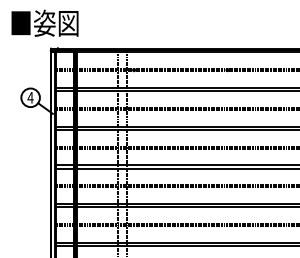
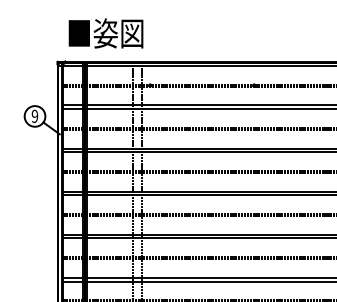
text: (44, 23) -> (105, 33), moved
text: (30, 97) -> (34, 116), 4 -> 9

